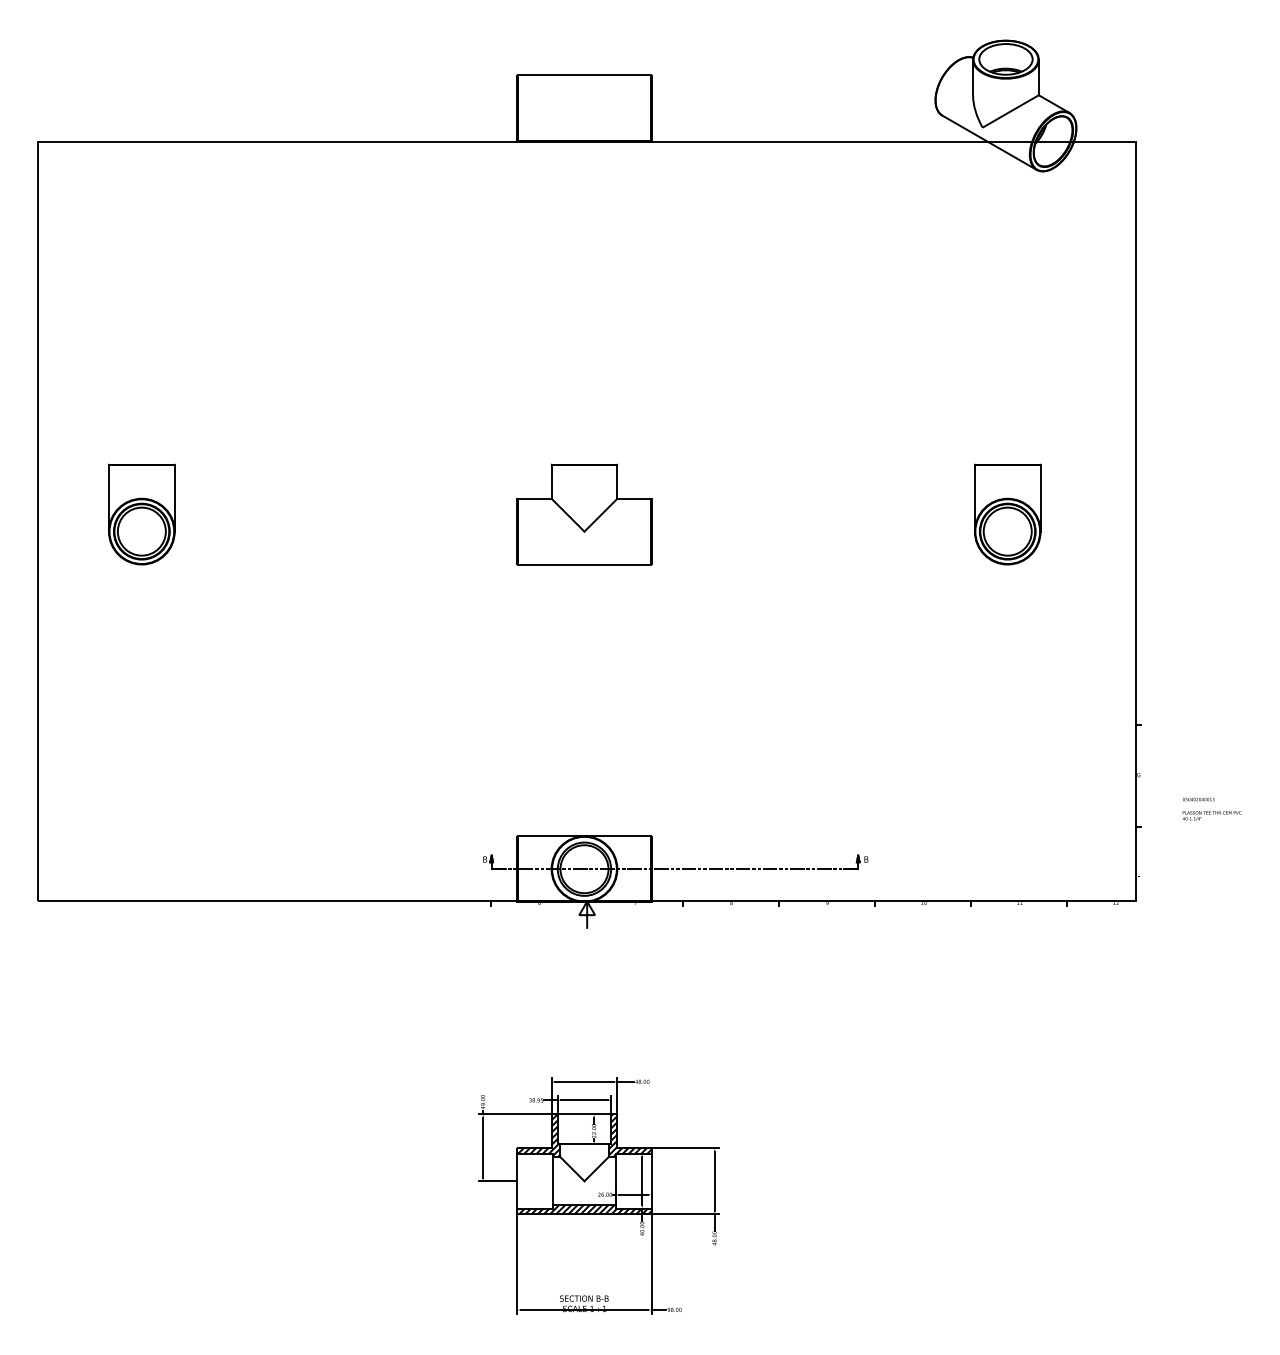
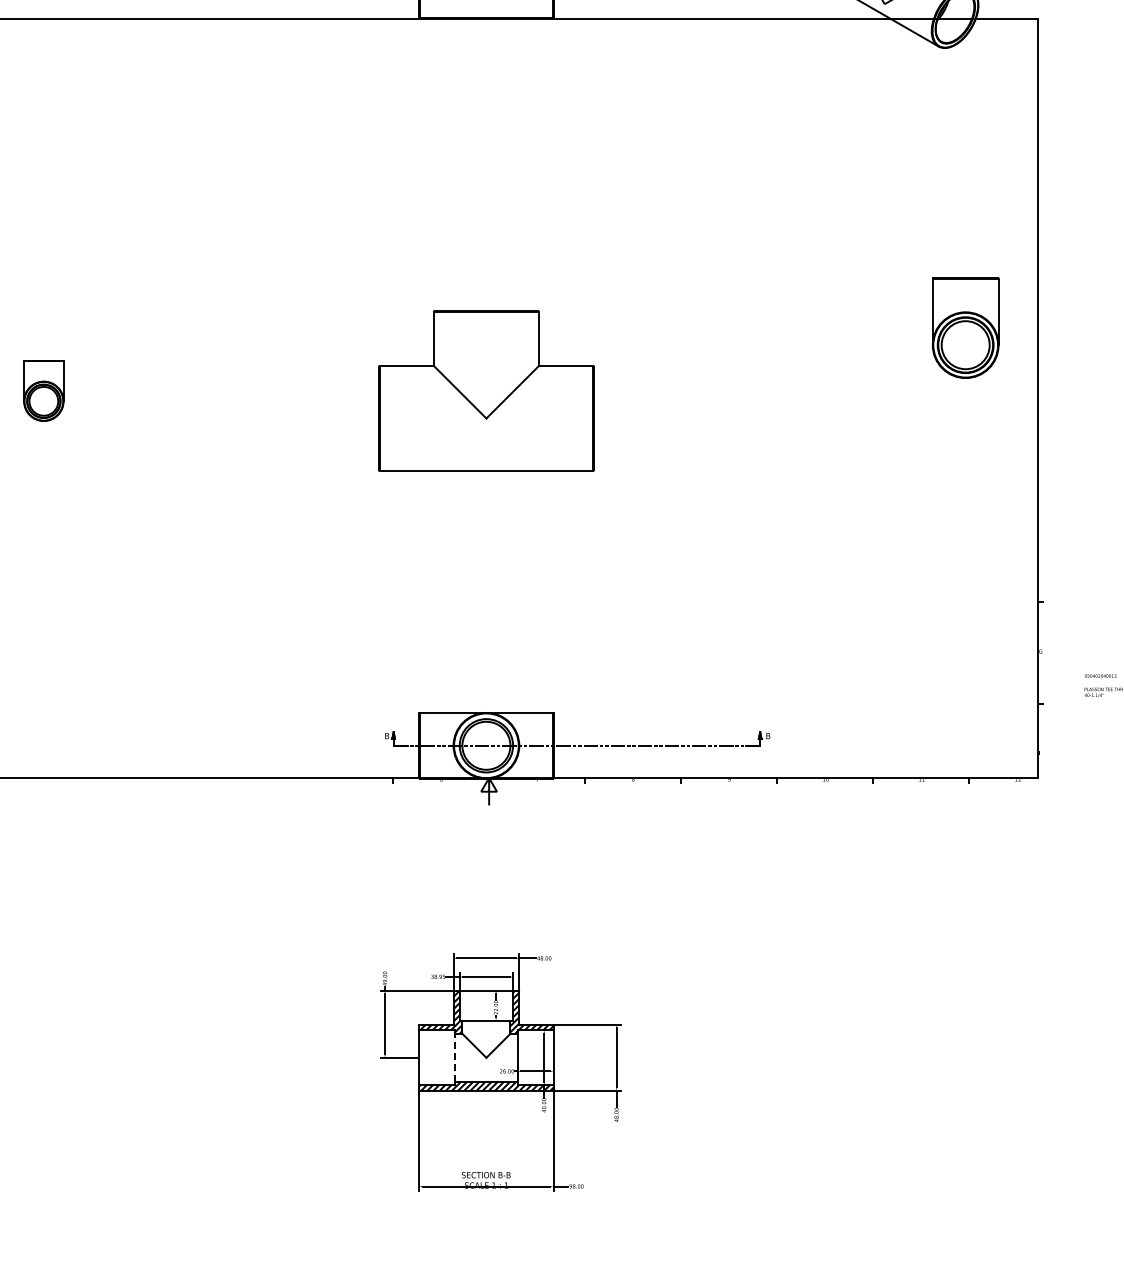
part: (141, 514) -> (43, 391), size x0.6
part: (584, 514) -> (486, 391), size x1.6
part: (1007, 514) -> (965, 328), moved
line: (552, 1180) -> (454, 1057), solid -> dashed

